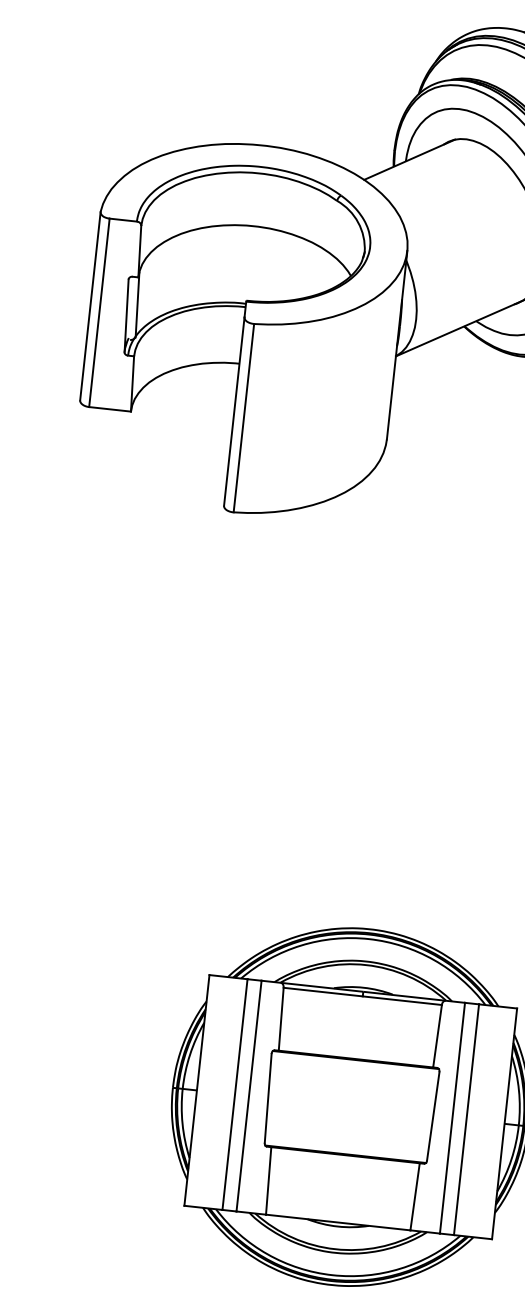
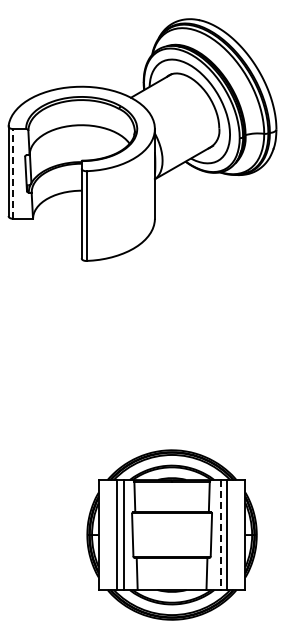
line: (100, 312) -> (13, 173), solid -> dashed
line: (452, 1119) -> (220, 535), solid -> dashed

